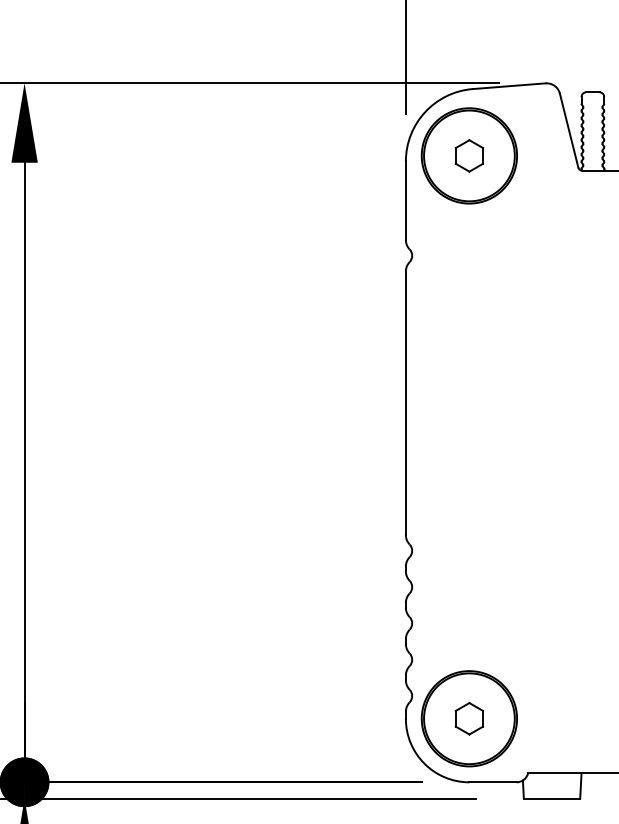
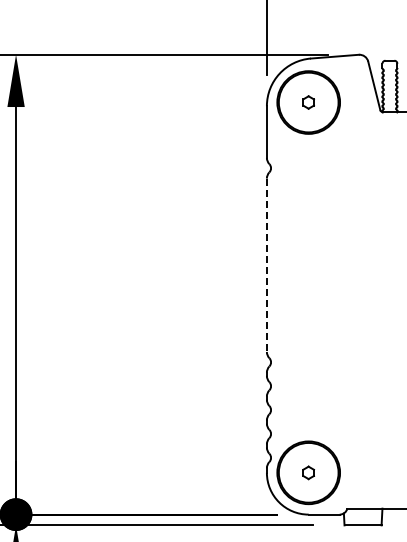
part: (469, 155) -> (308, 102), size x0.6
line: (405, 403) -> (266, 265), solid -> dashed
part: (469, 718) -> (308, 472), size x0.6

